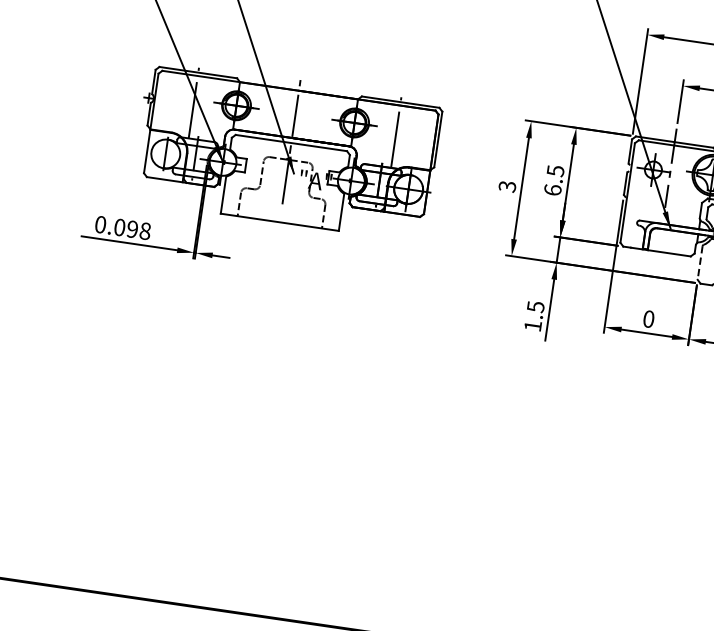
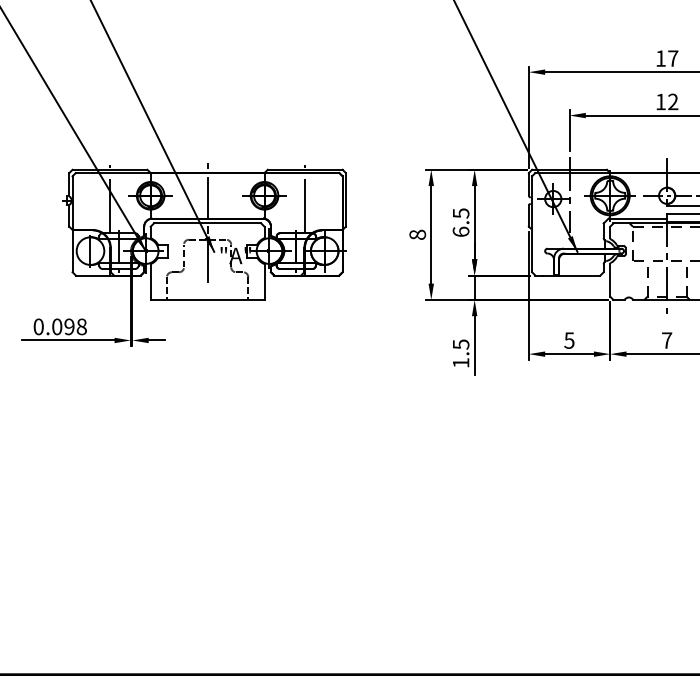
text: (507, 186) -> (417, 234), 3 -> 8
line: (700, 263) -> (610, 280), dashed -> solid
text: (648, 319) -> (569, 340), 0 -> 5

